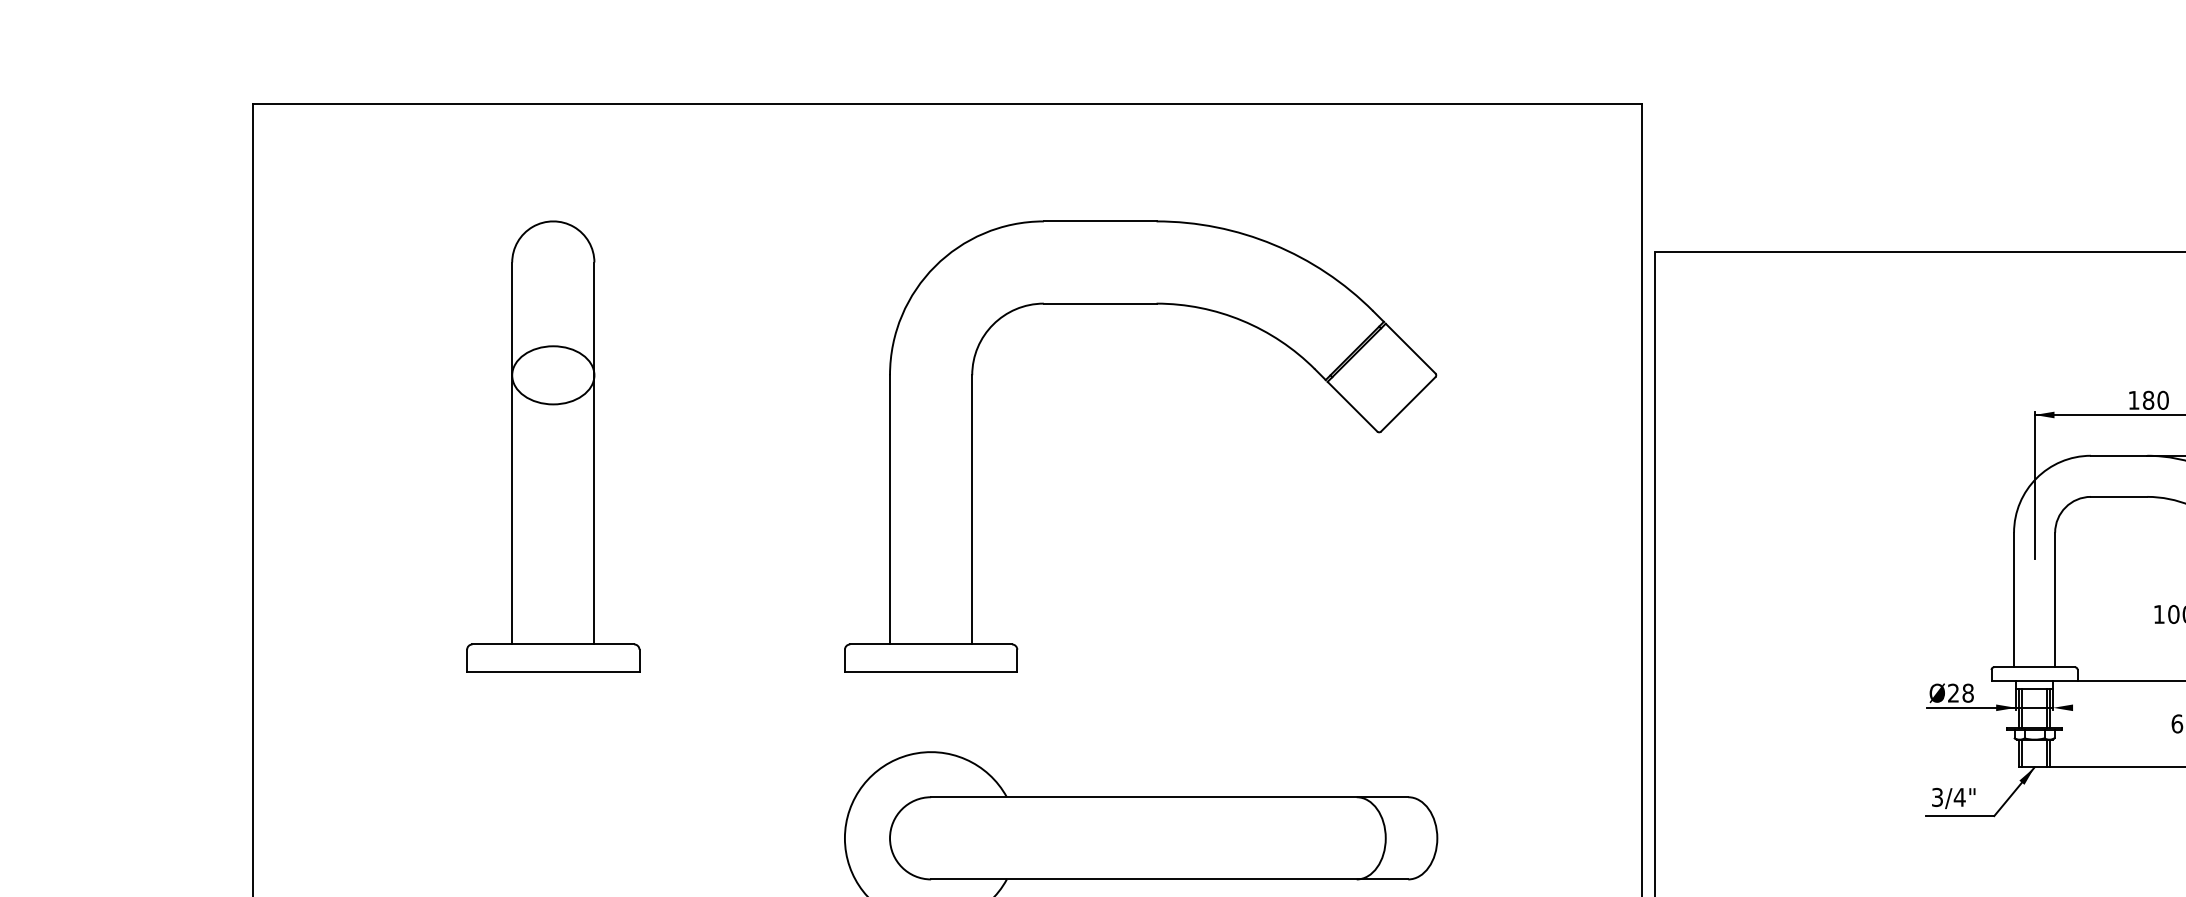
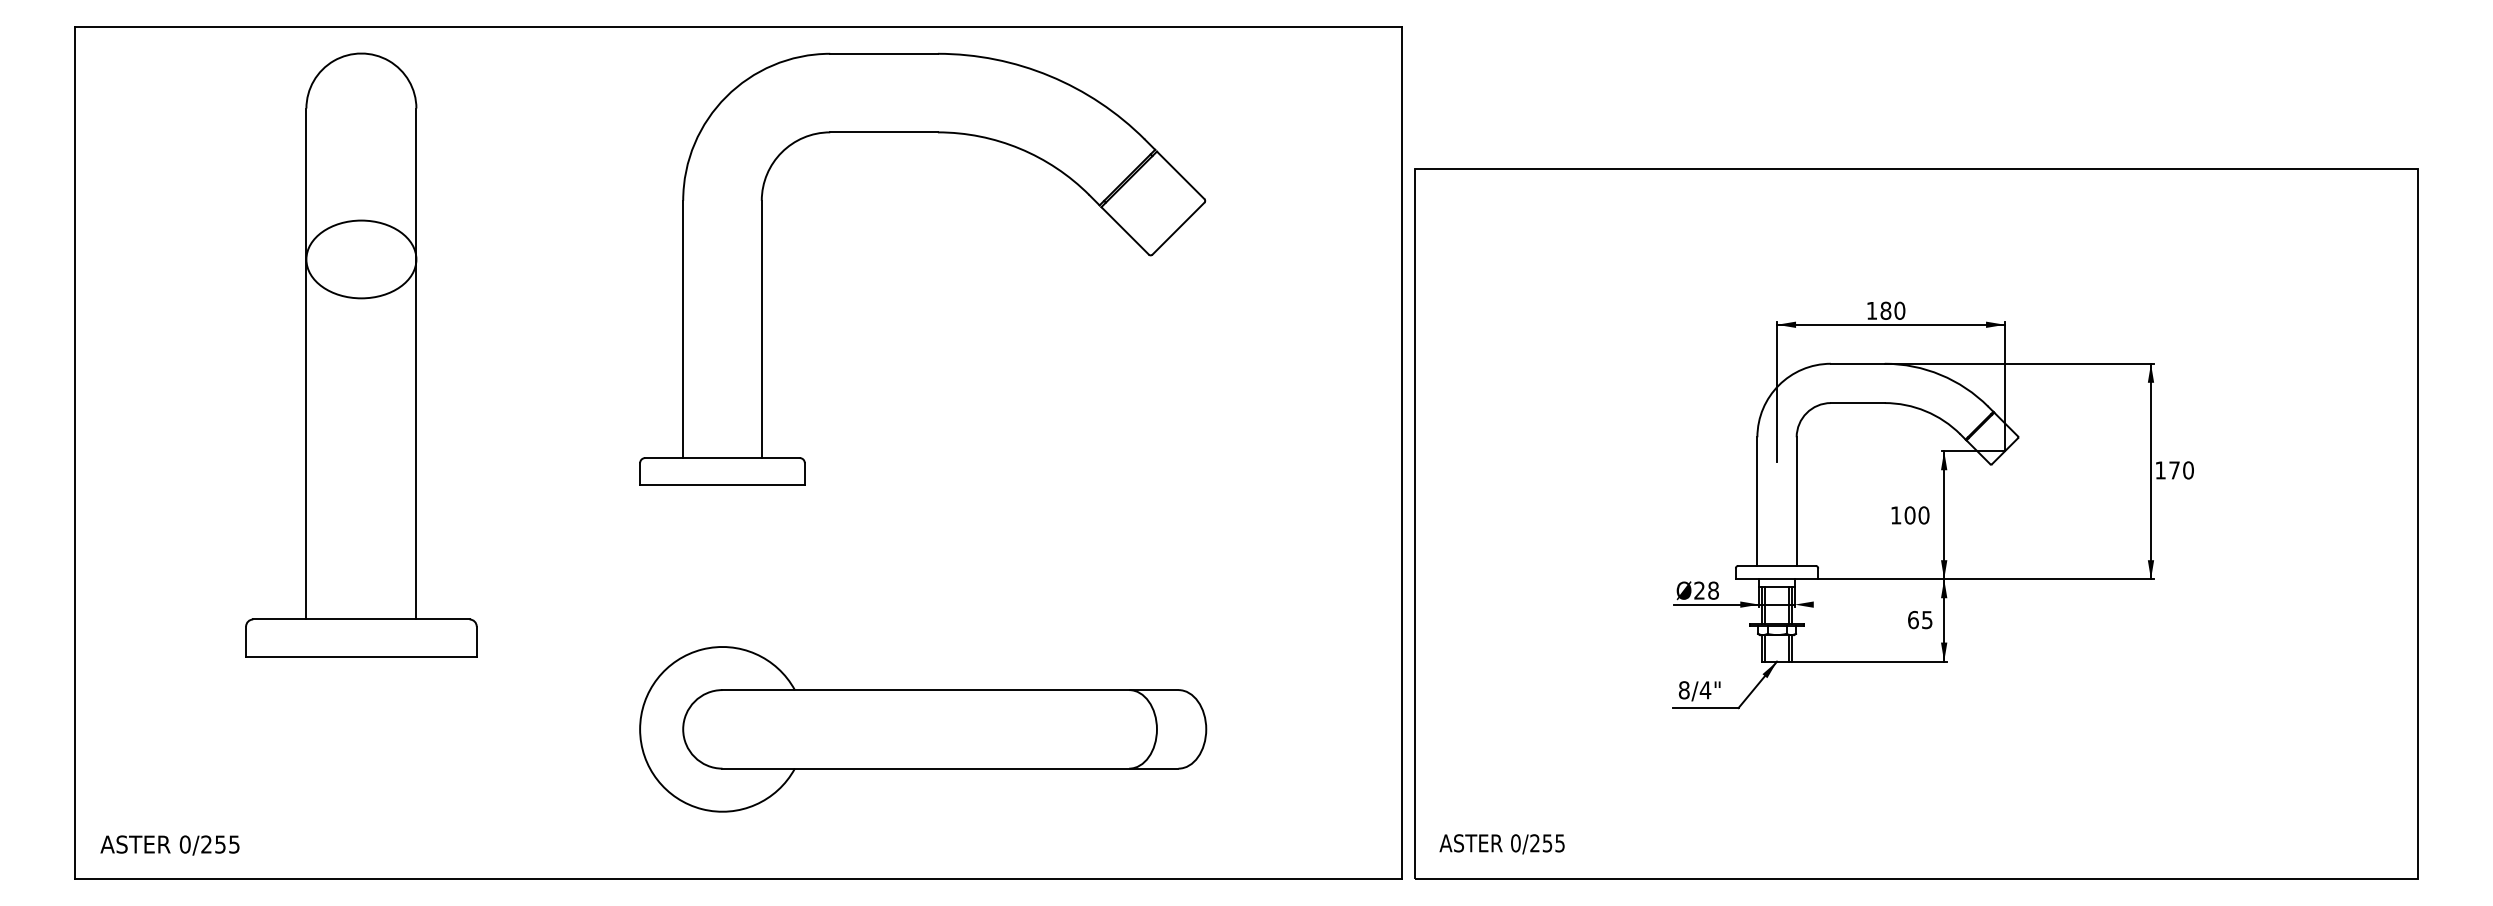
part: (1157, 304) -> (938, 133), moved
part: (553, 447) -> (361, 355), size x1.4
text: (1936, 797) -> (1683, 690), 3/4" -> 8/4"

